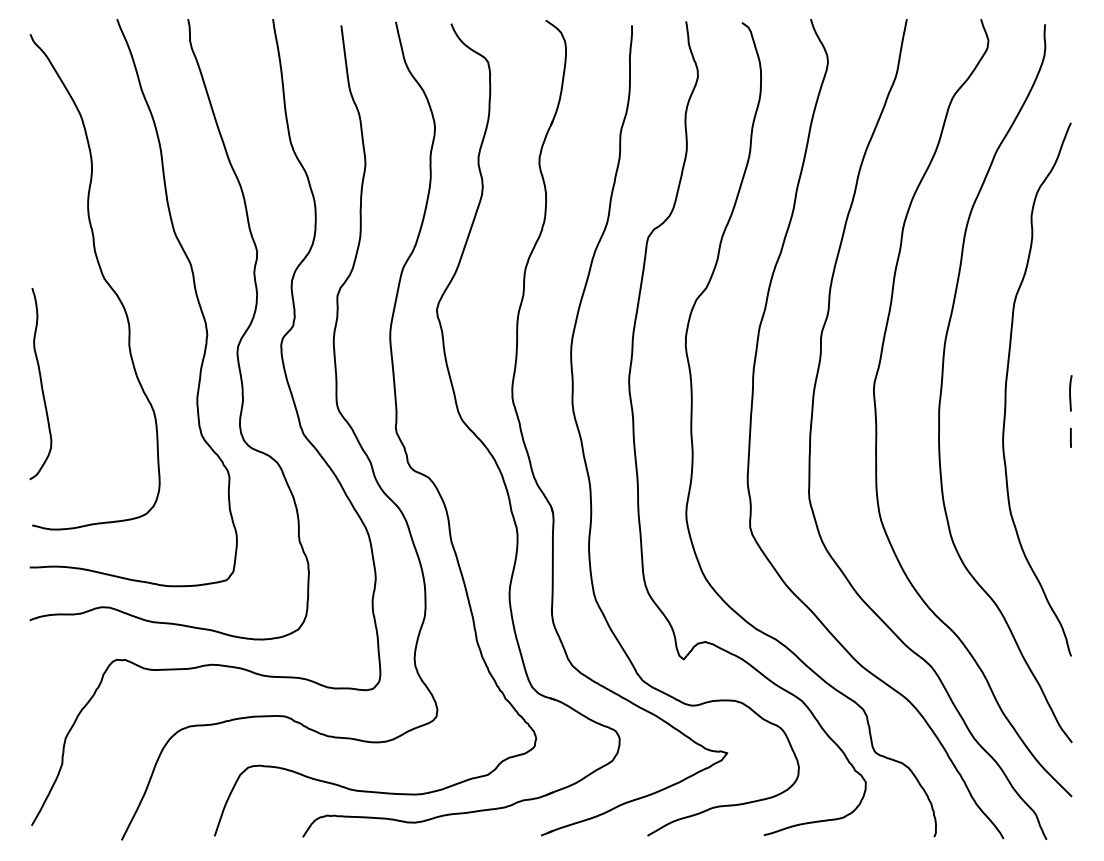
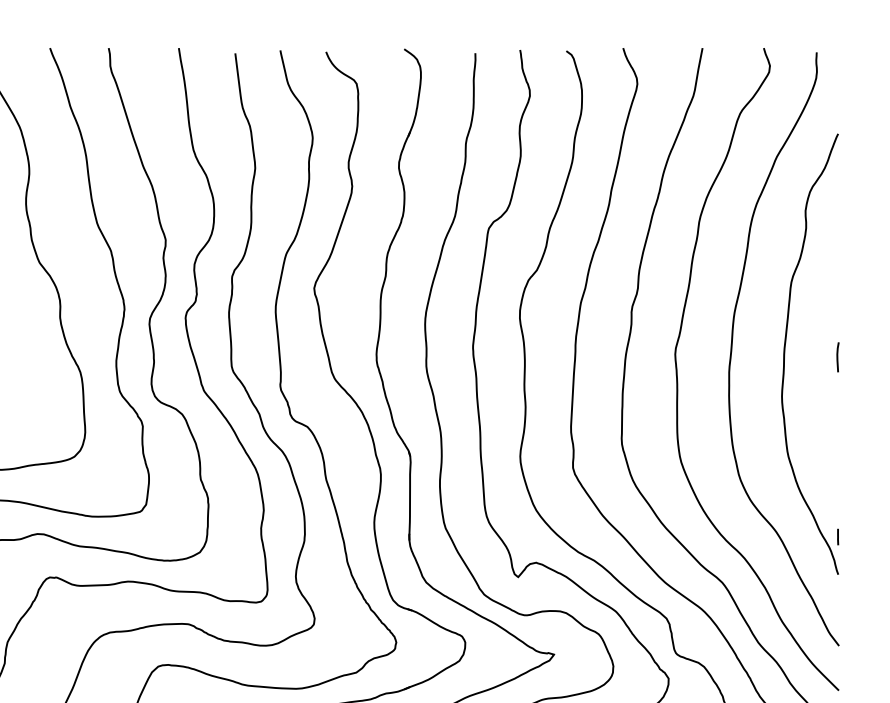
line: (1070, 437) -> (837, 536), moved

